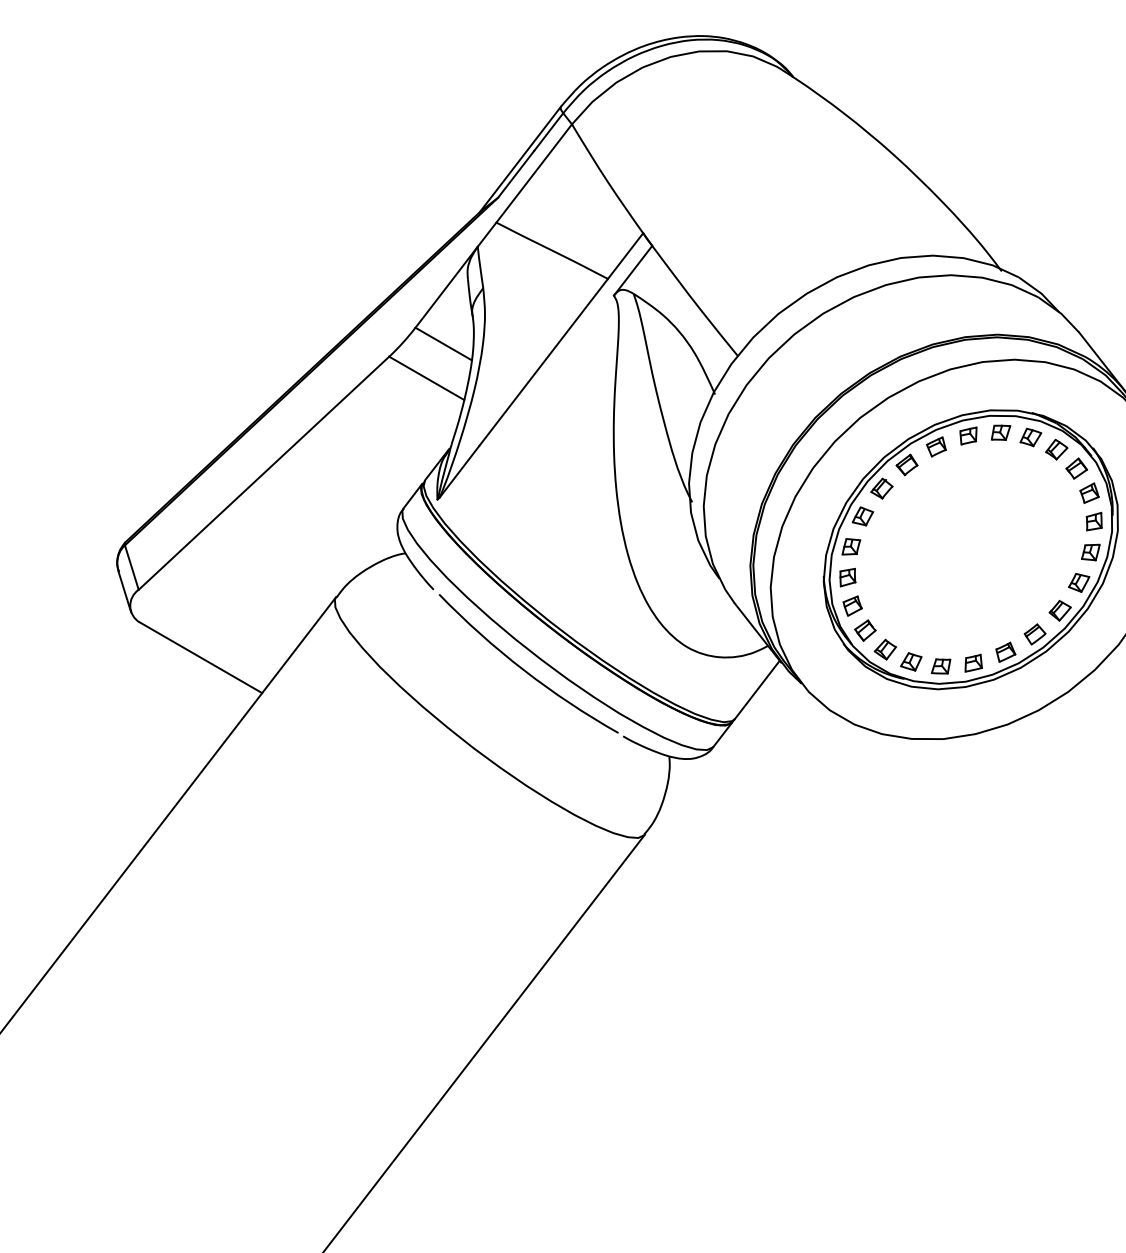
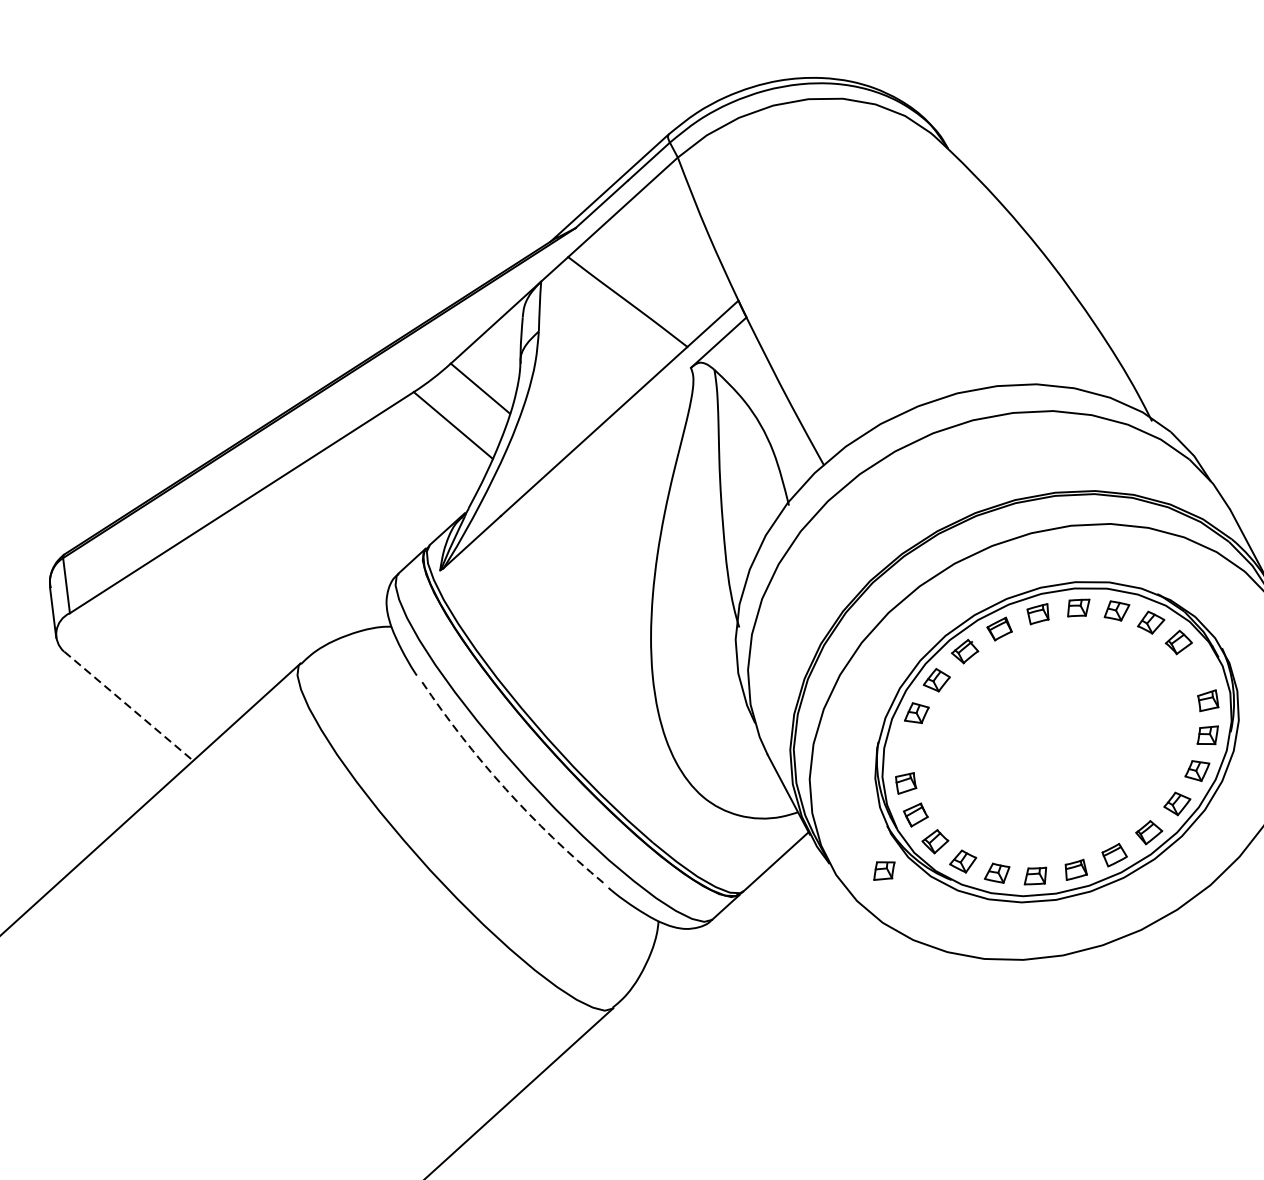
part: (1076, 468) -> (1198, 668), removed
part: (847, 577) -> (883, 870), moved
line: (201, 657) -> (129, 706), solid -> dashed
arc: (523, 670) -> (505, 789), solid -> dashed

